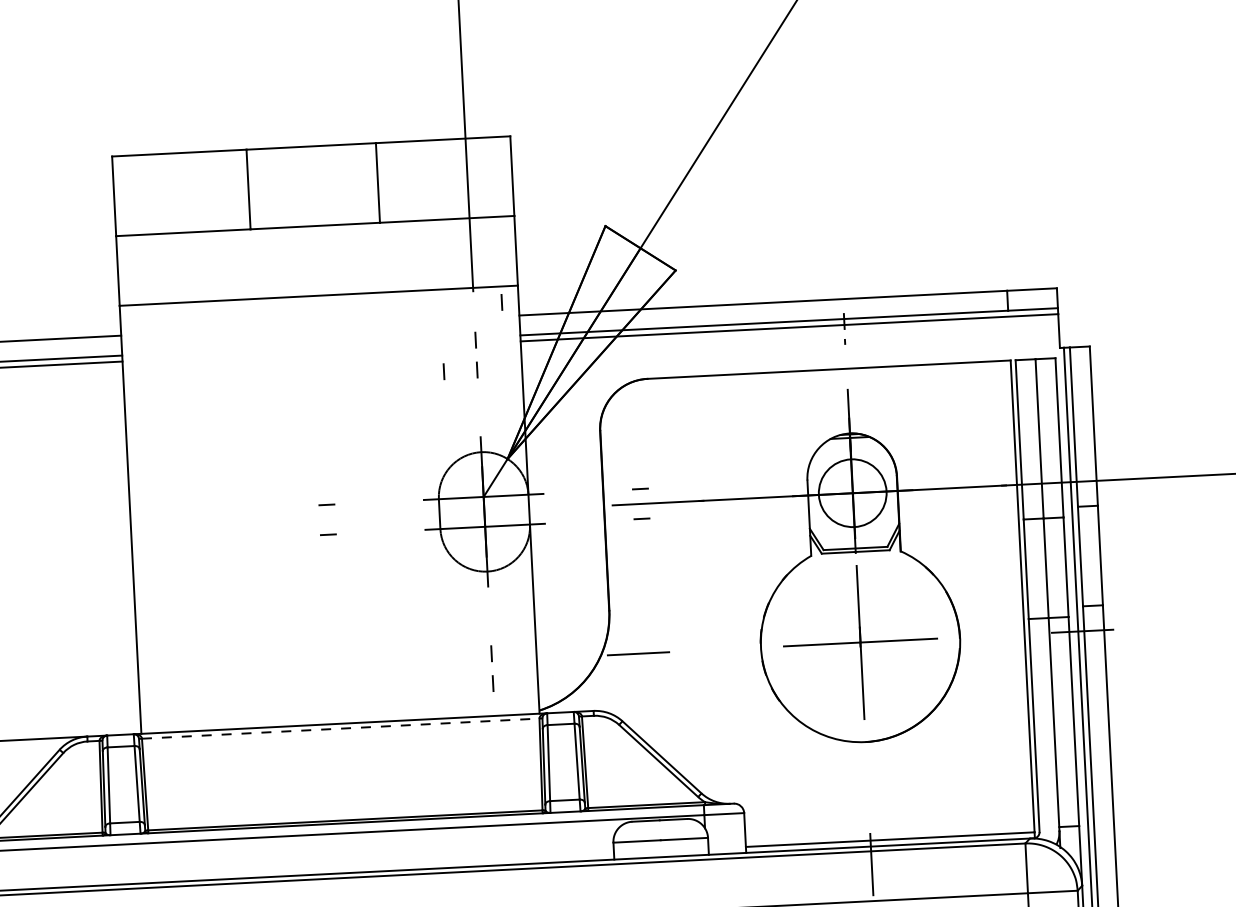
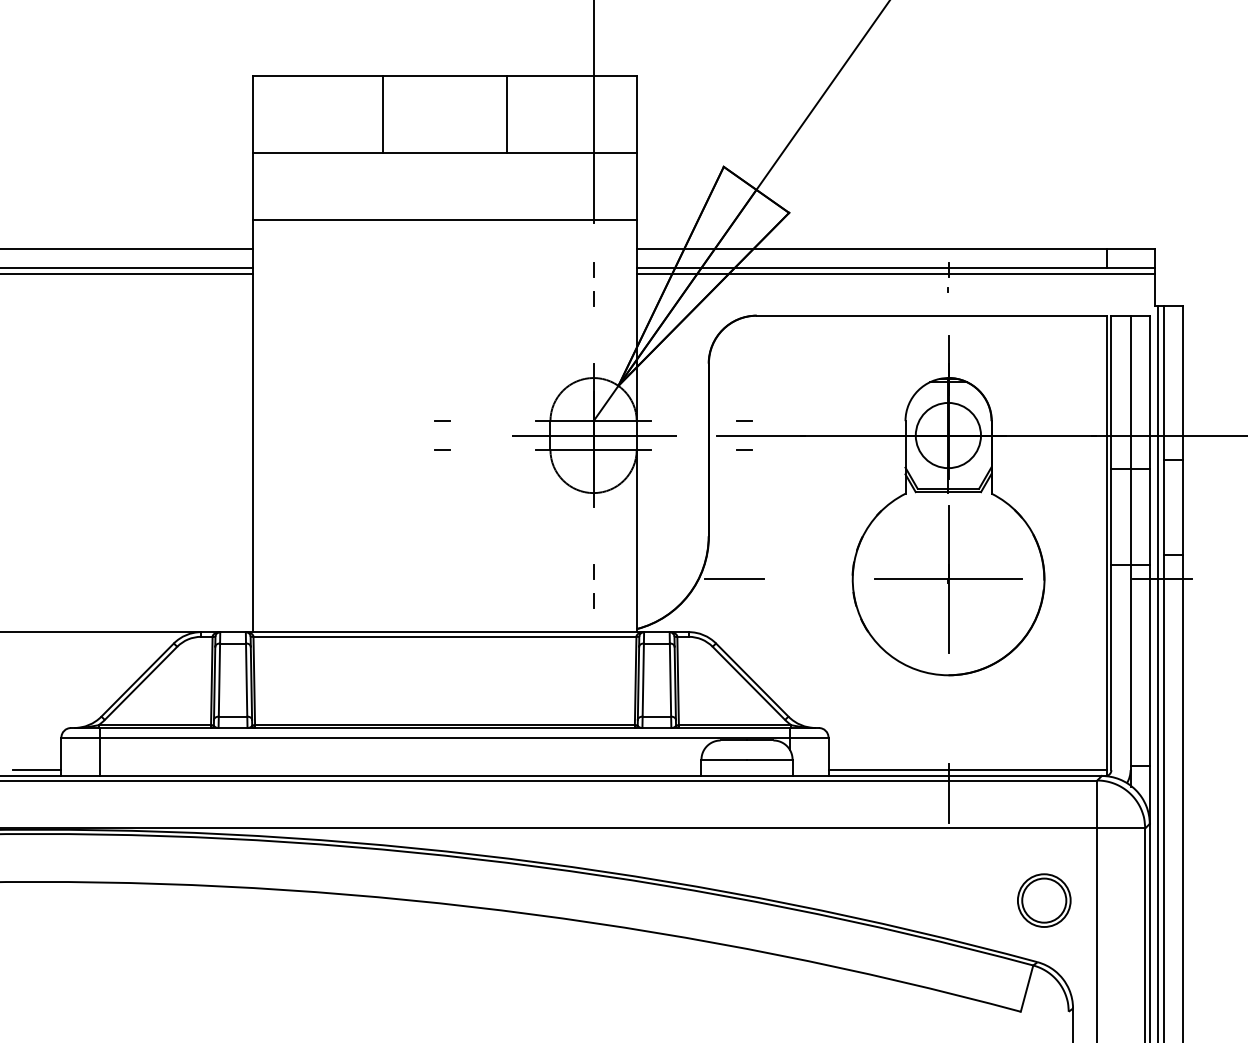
line: (501, 301) -> (620, 234), removed
line: (443, 371) -> (561, 298), removed
line: (485, 511) -> (594, 435), added
line: (341, 728) -> (445, 636), dashed -> solid

